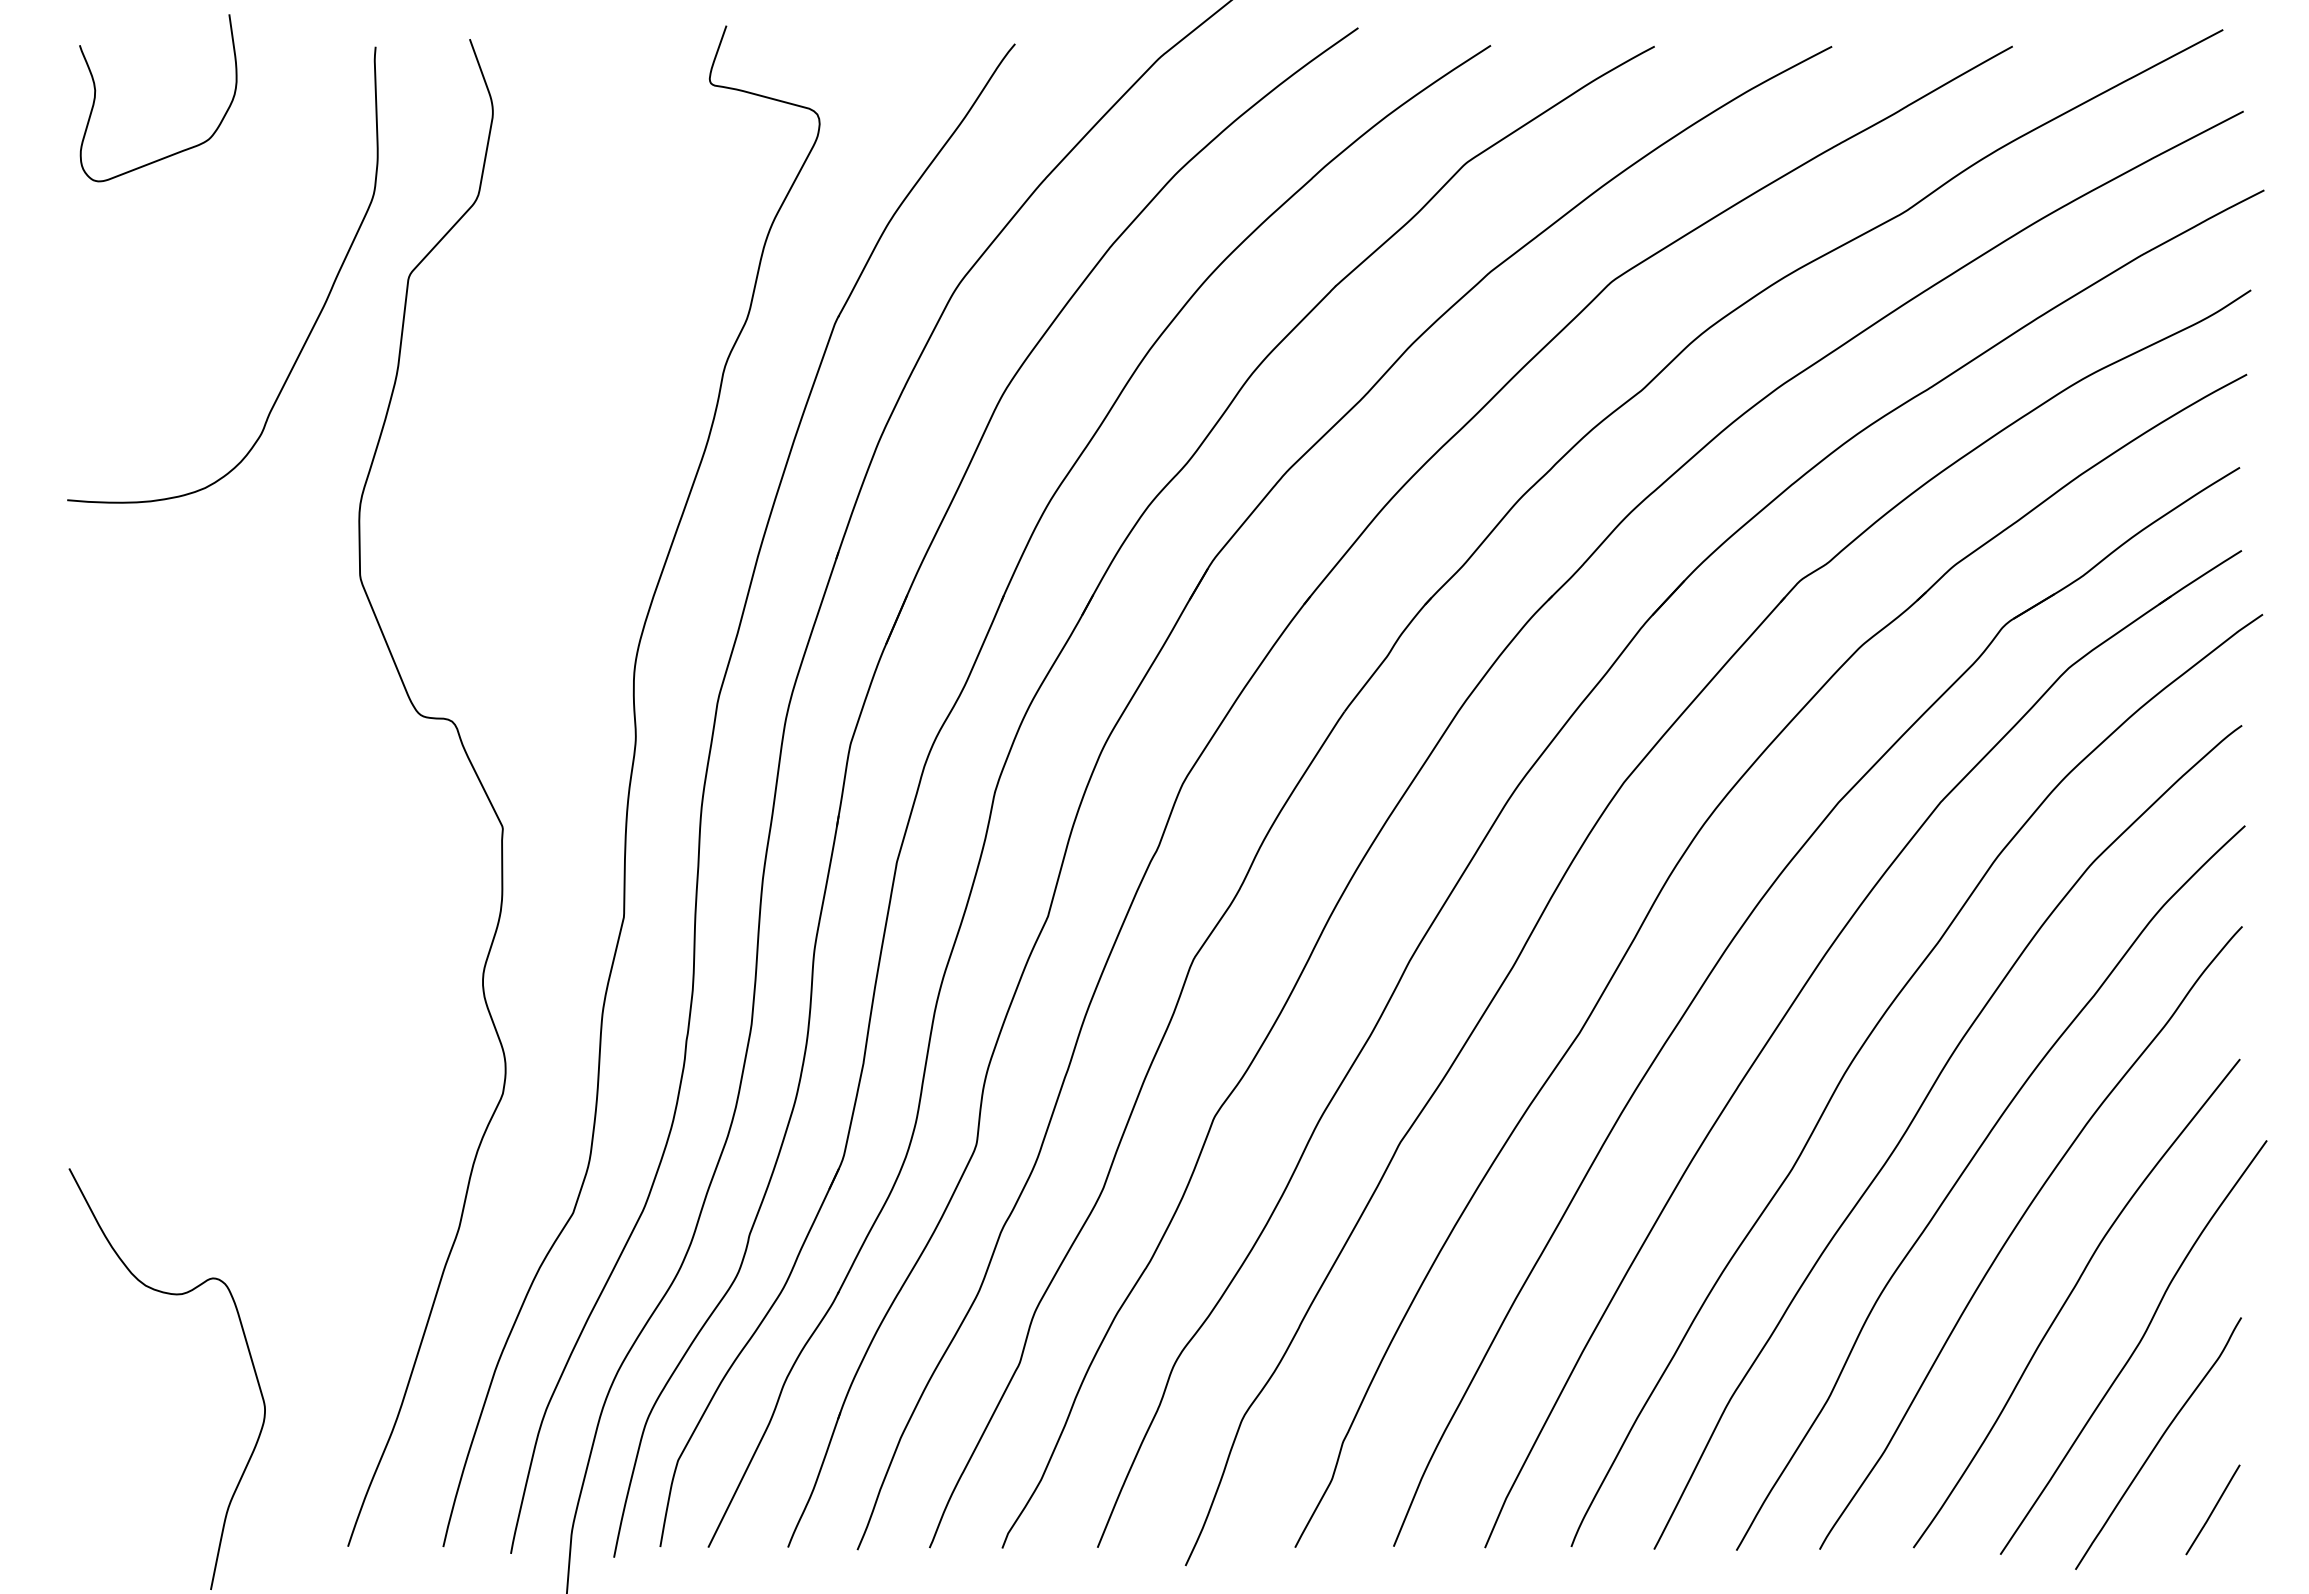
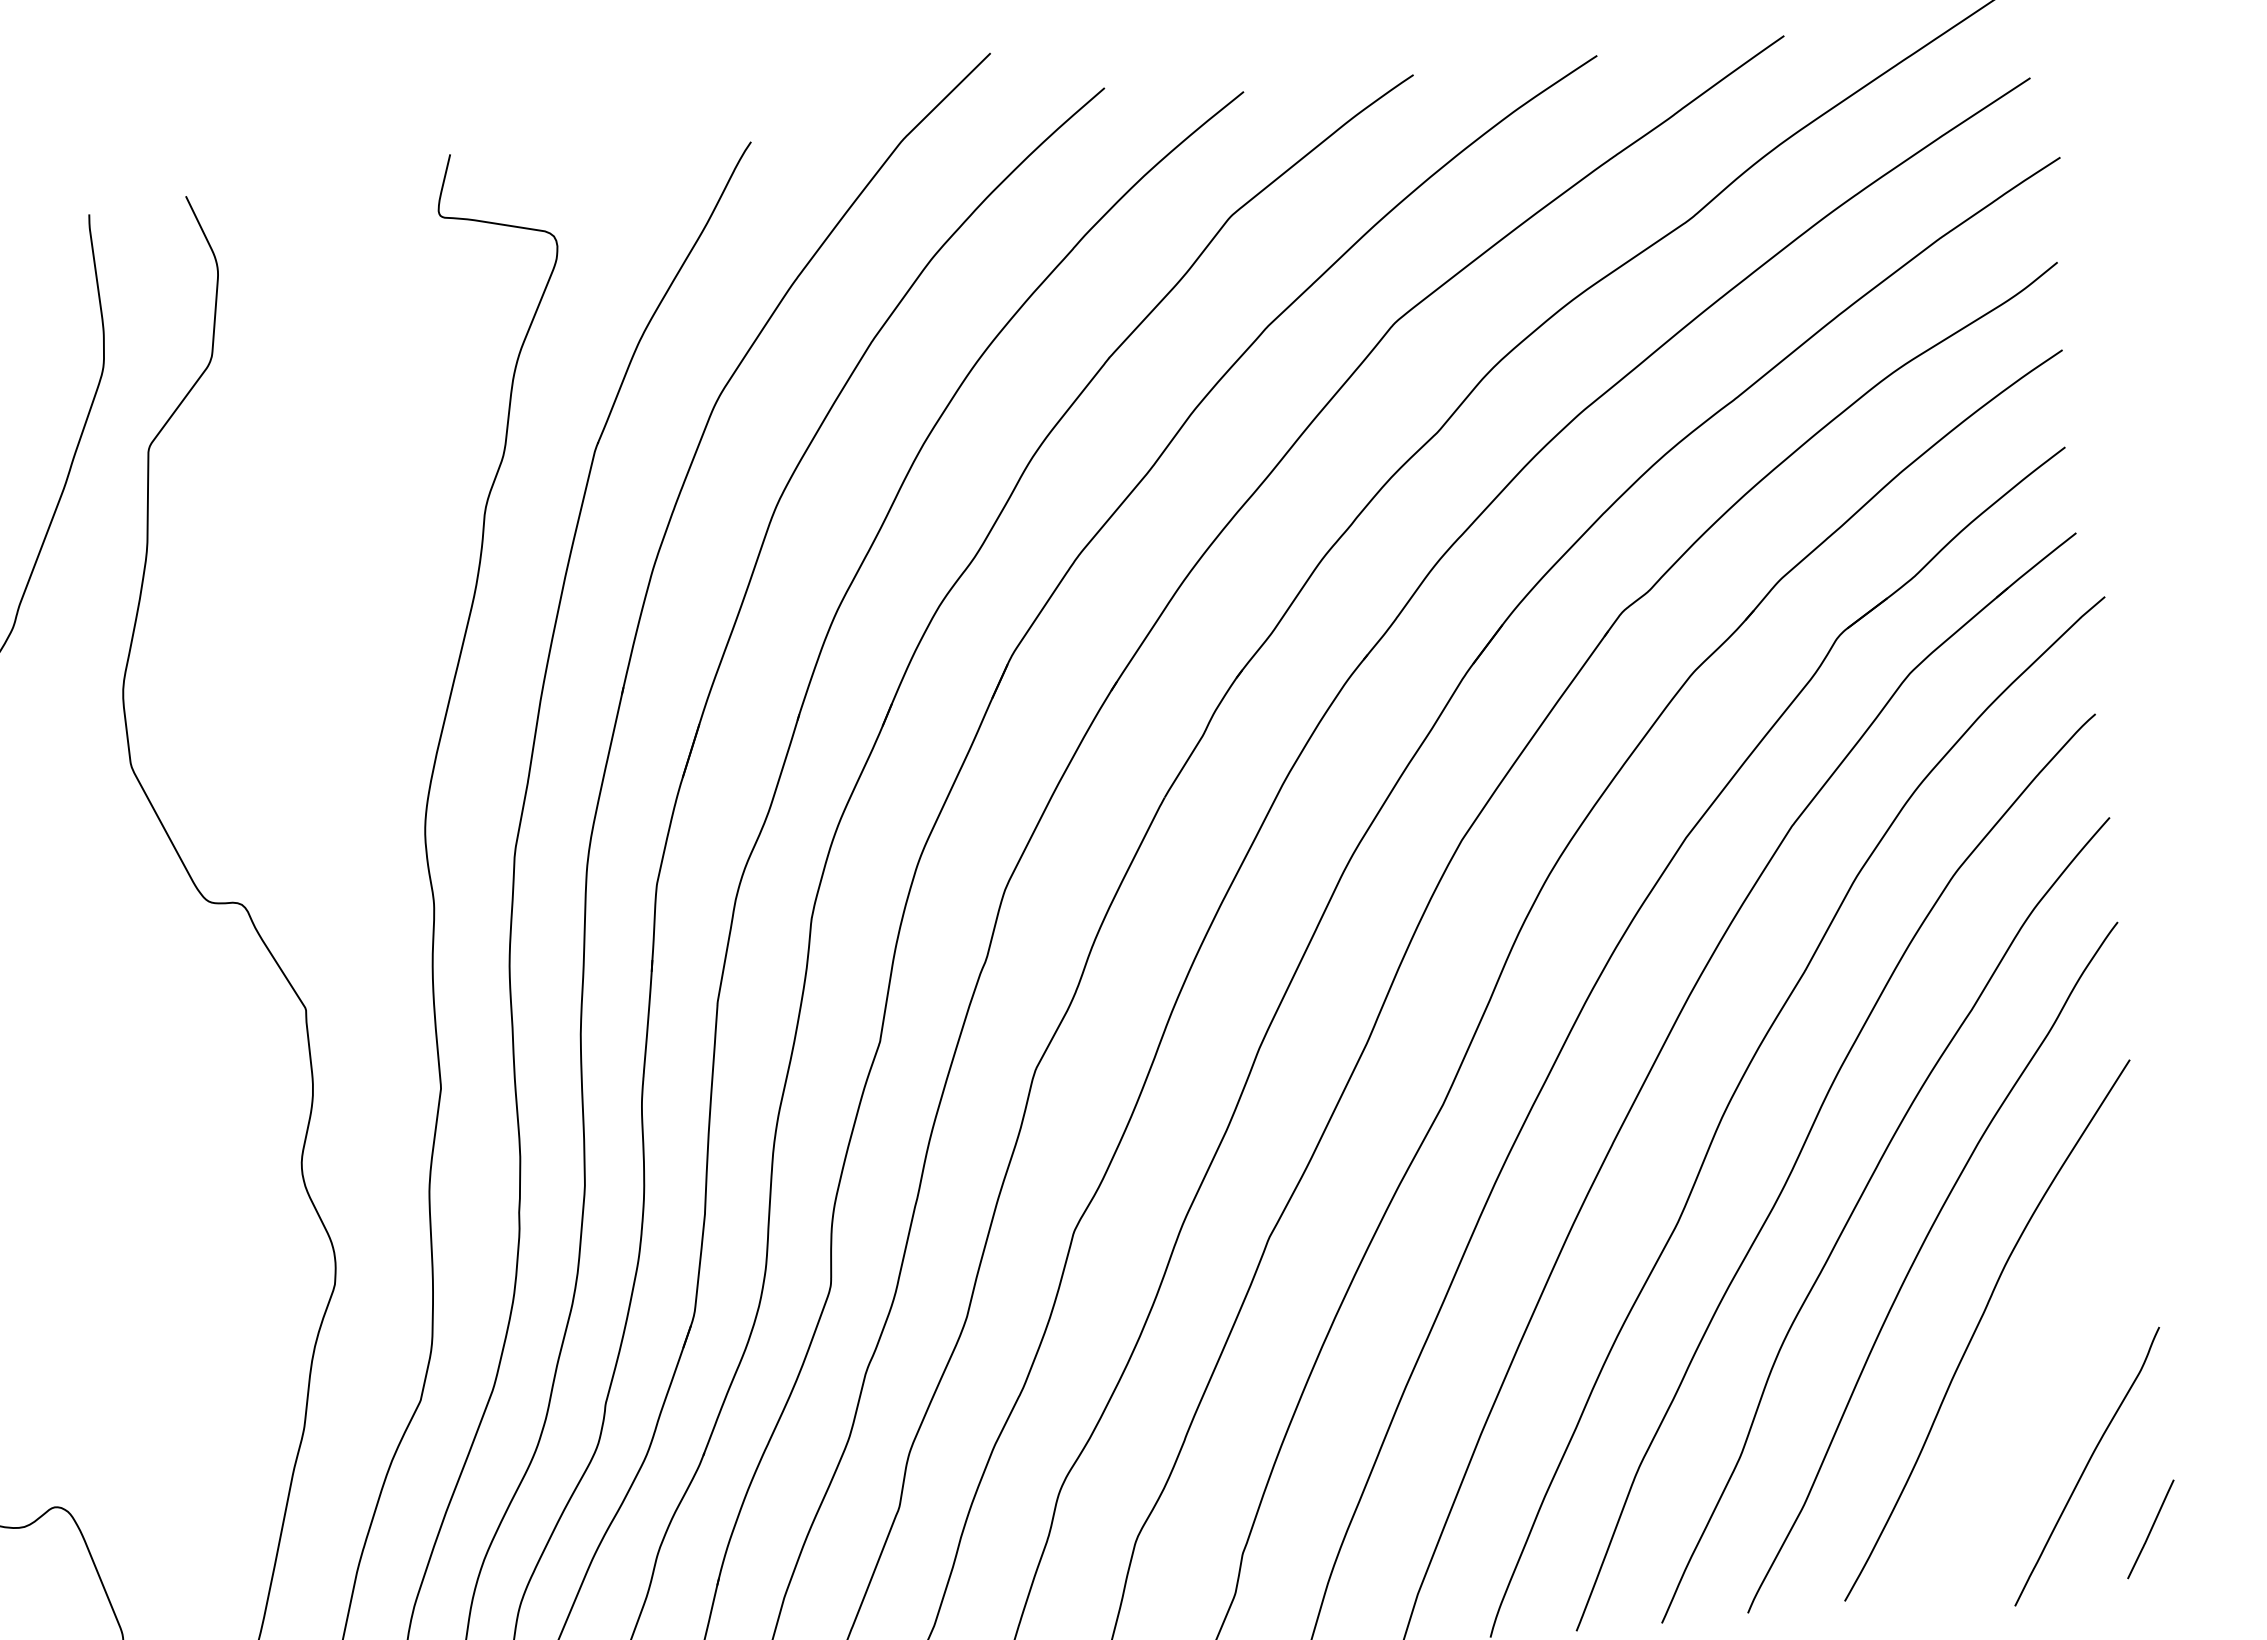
curve: (2134, 1348) -> (2052, 1370), removed

